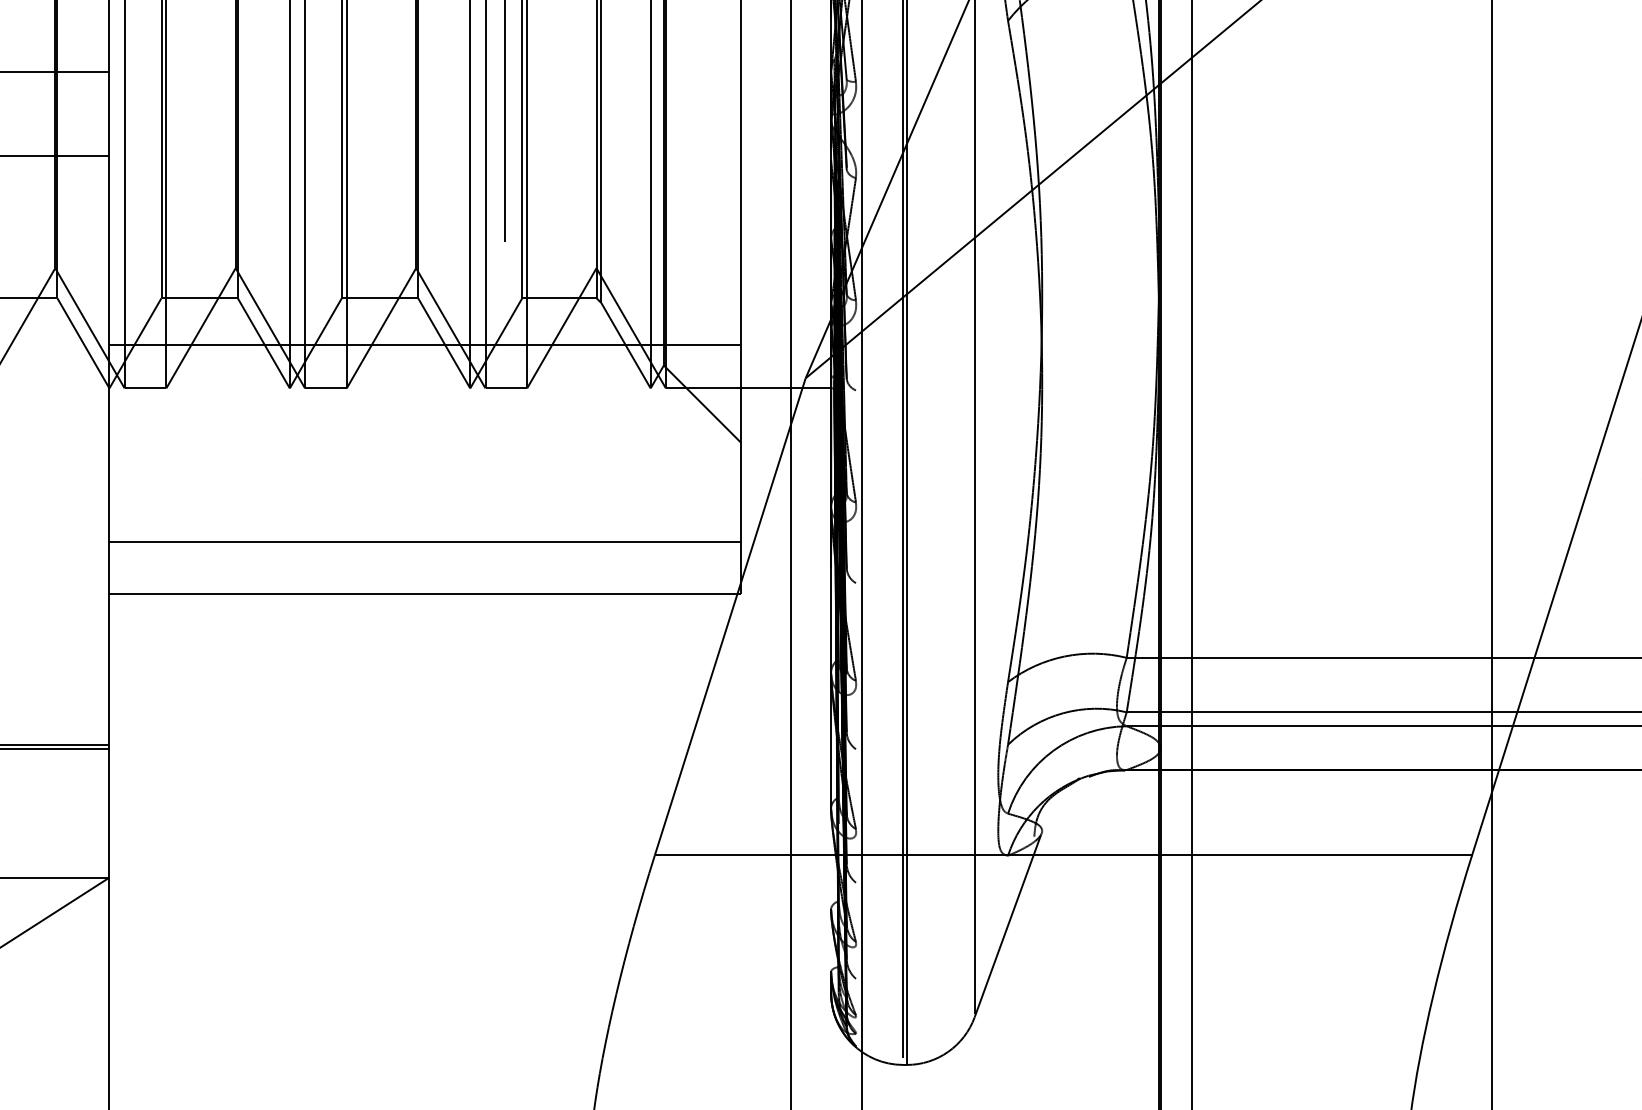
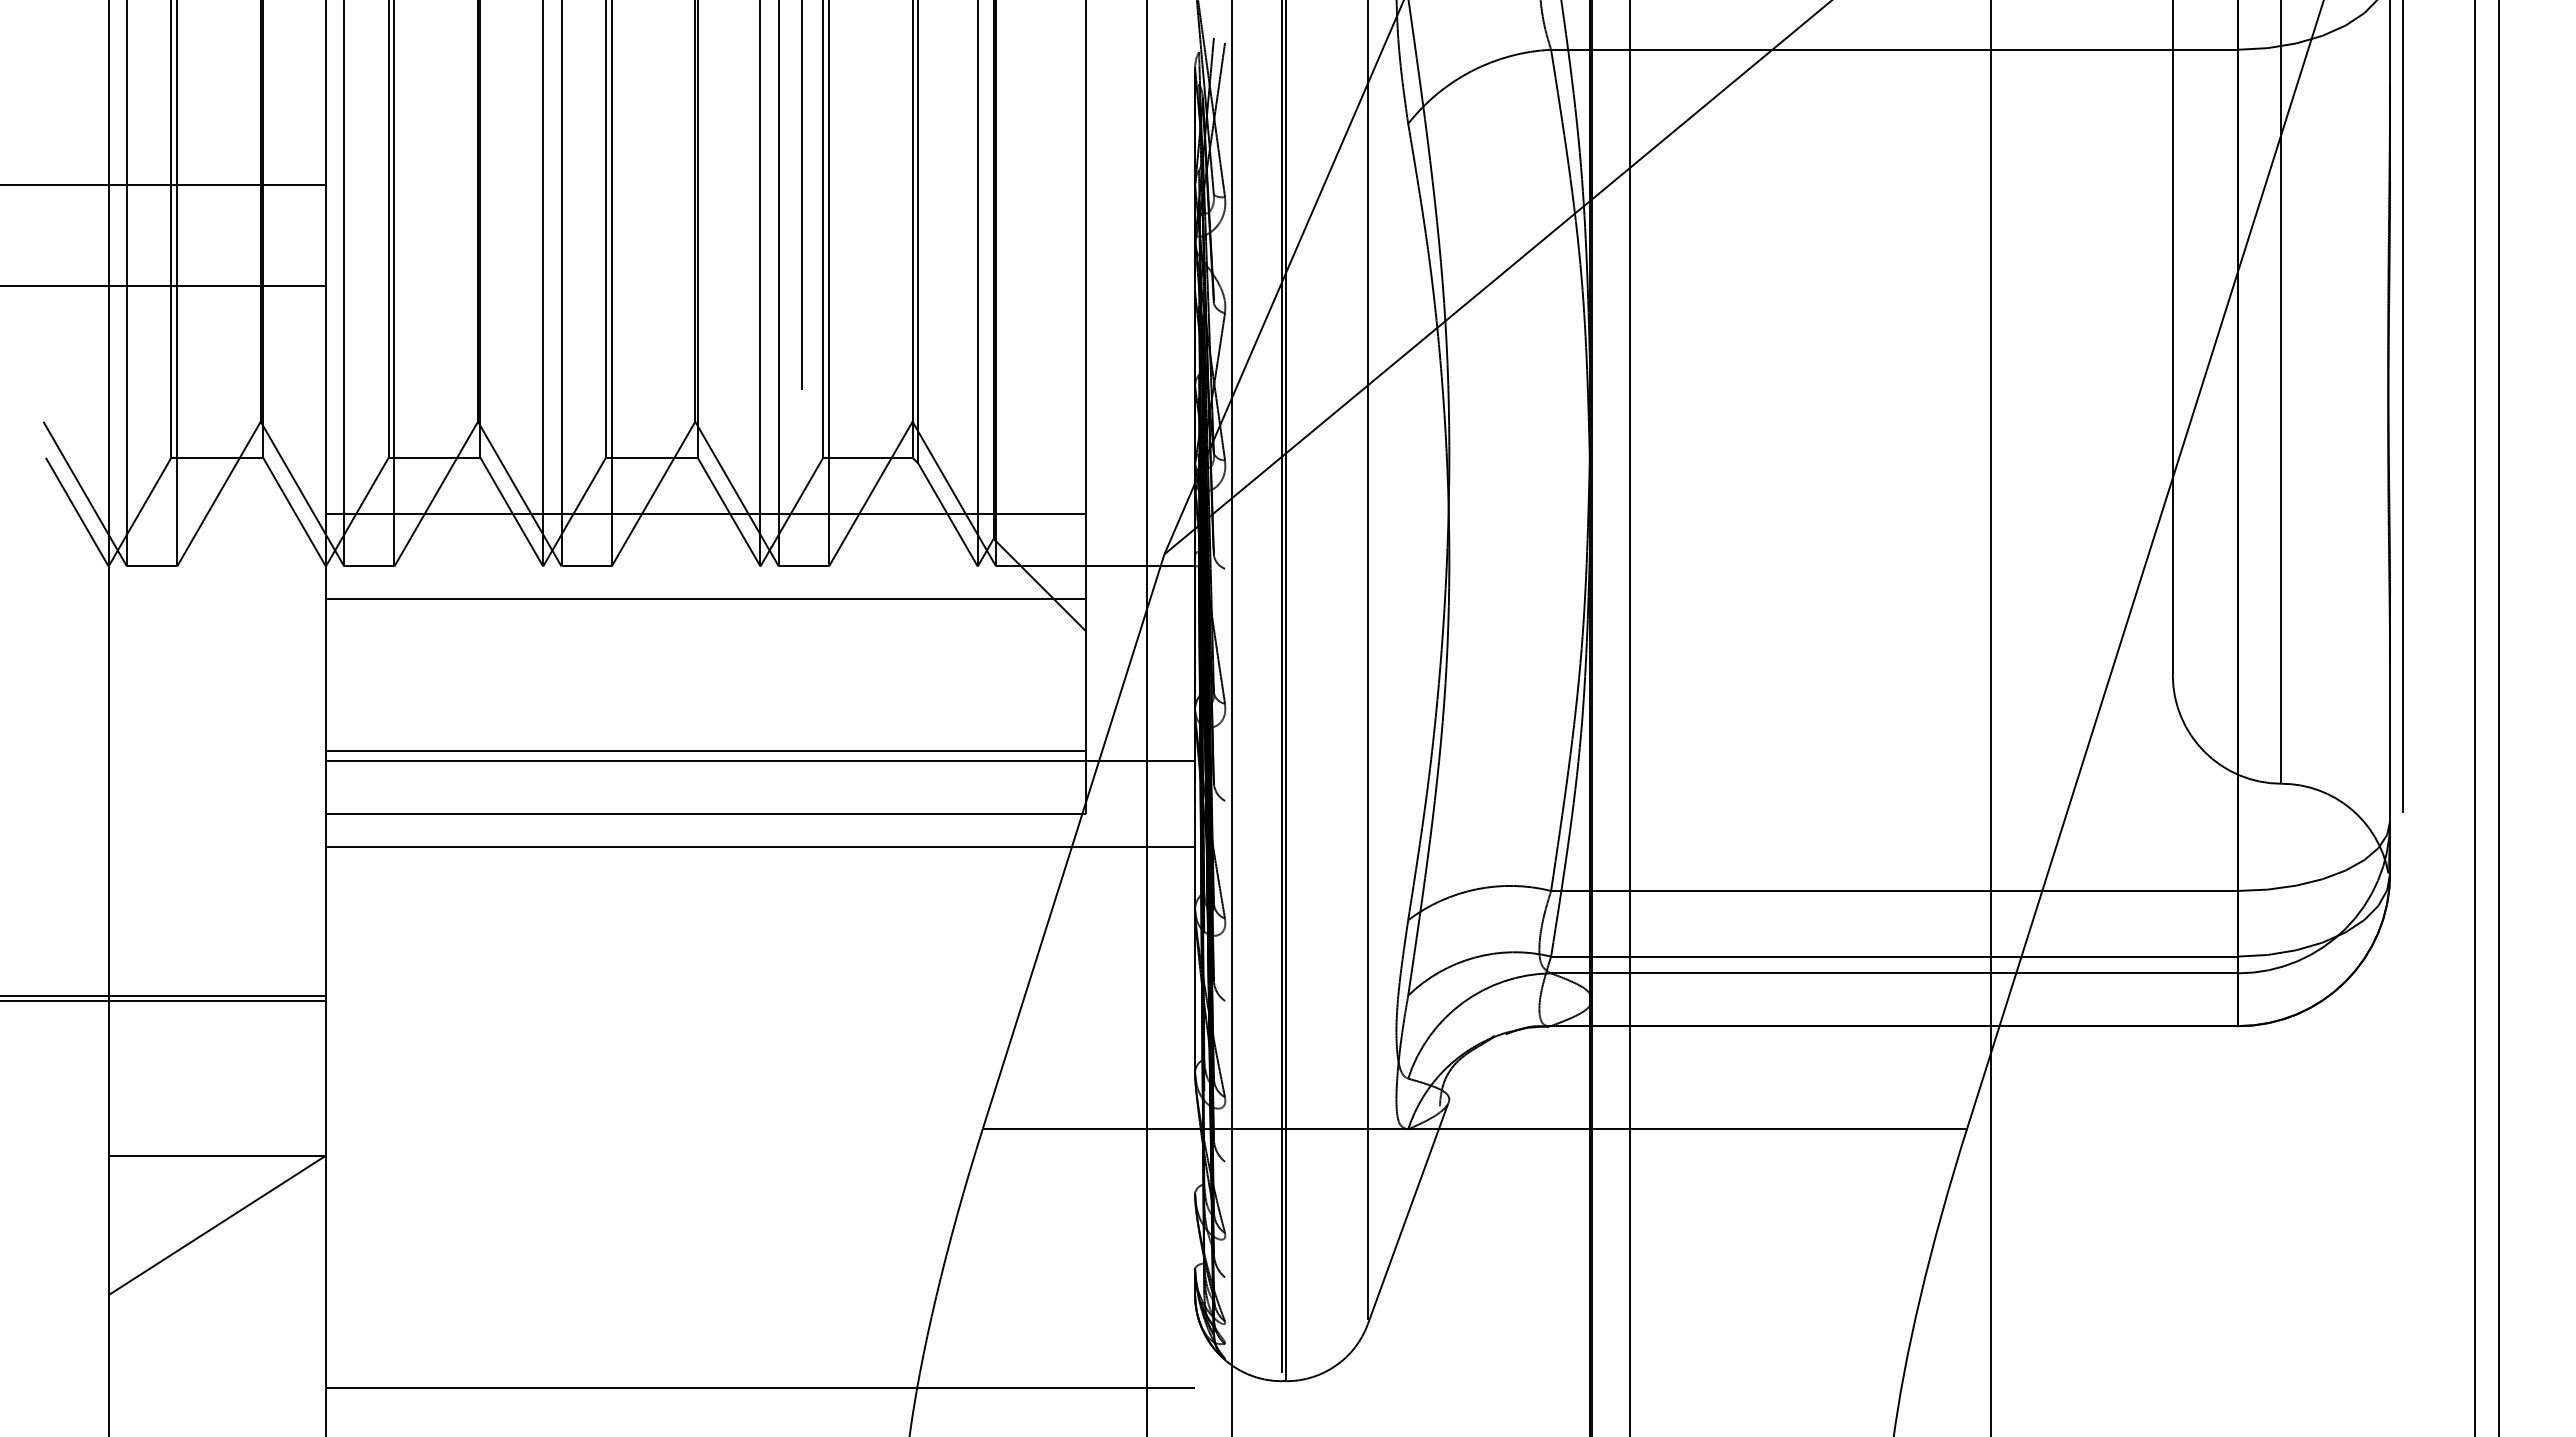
line: (424, 415) -> (705, 599), added
line: (470, 549) -> (760, 760), added
line: (470, 620) -> (760, 846), added
line: (470, 1070) -> (760, 1388), added

